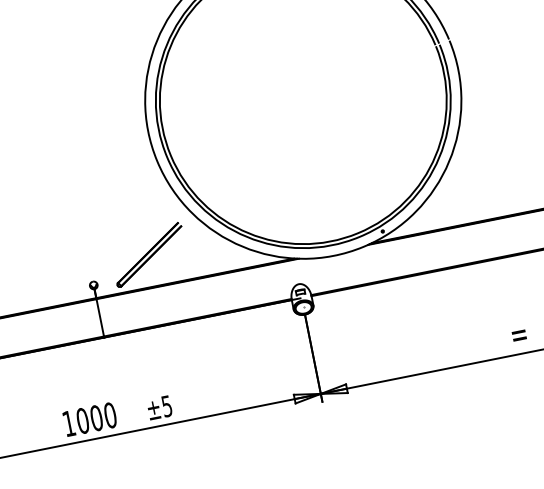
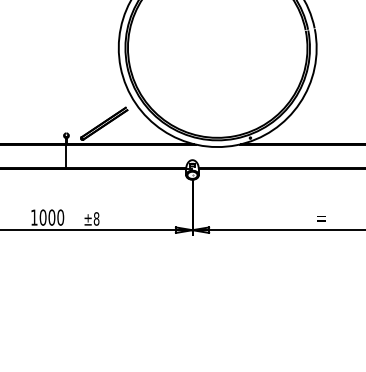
text: (166, 405) -> (96, 218), ±5 -> ±8

